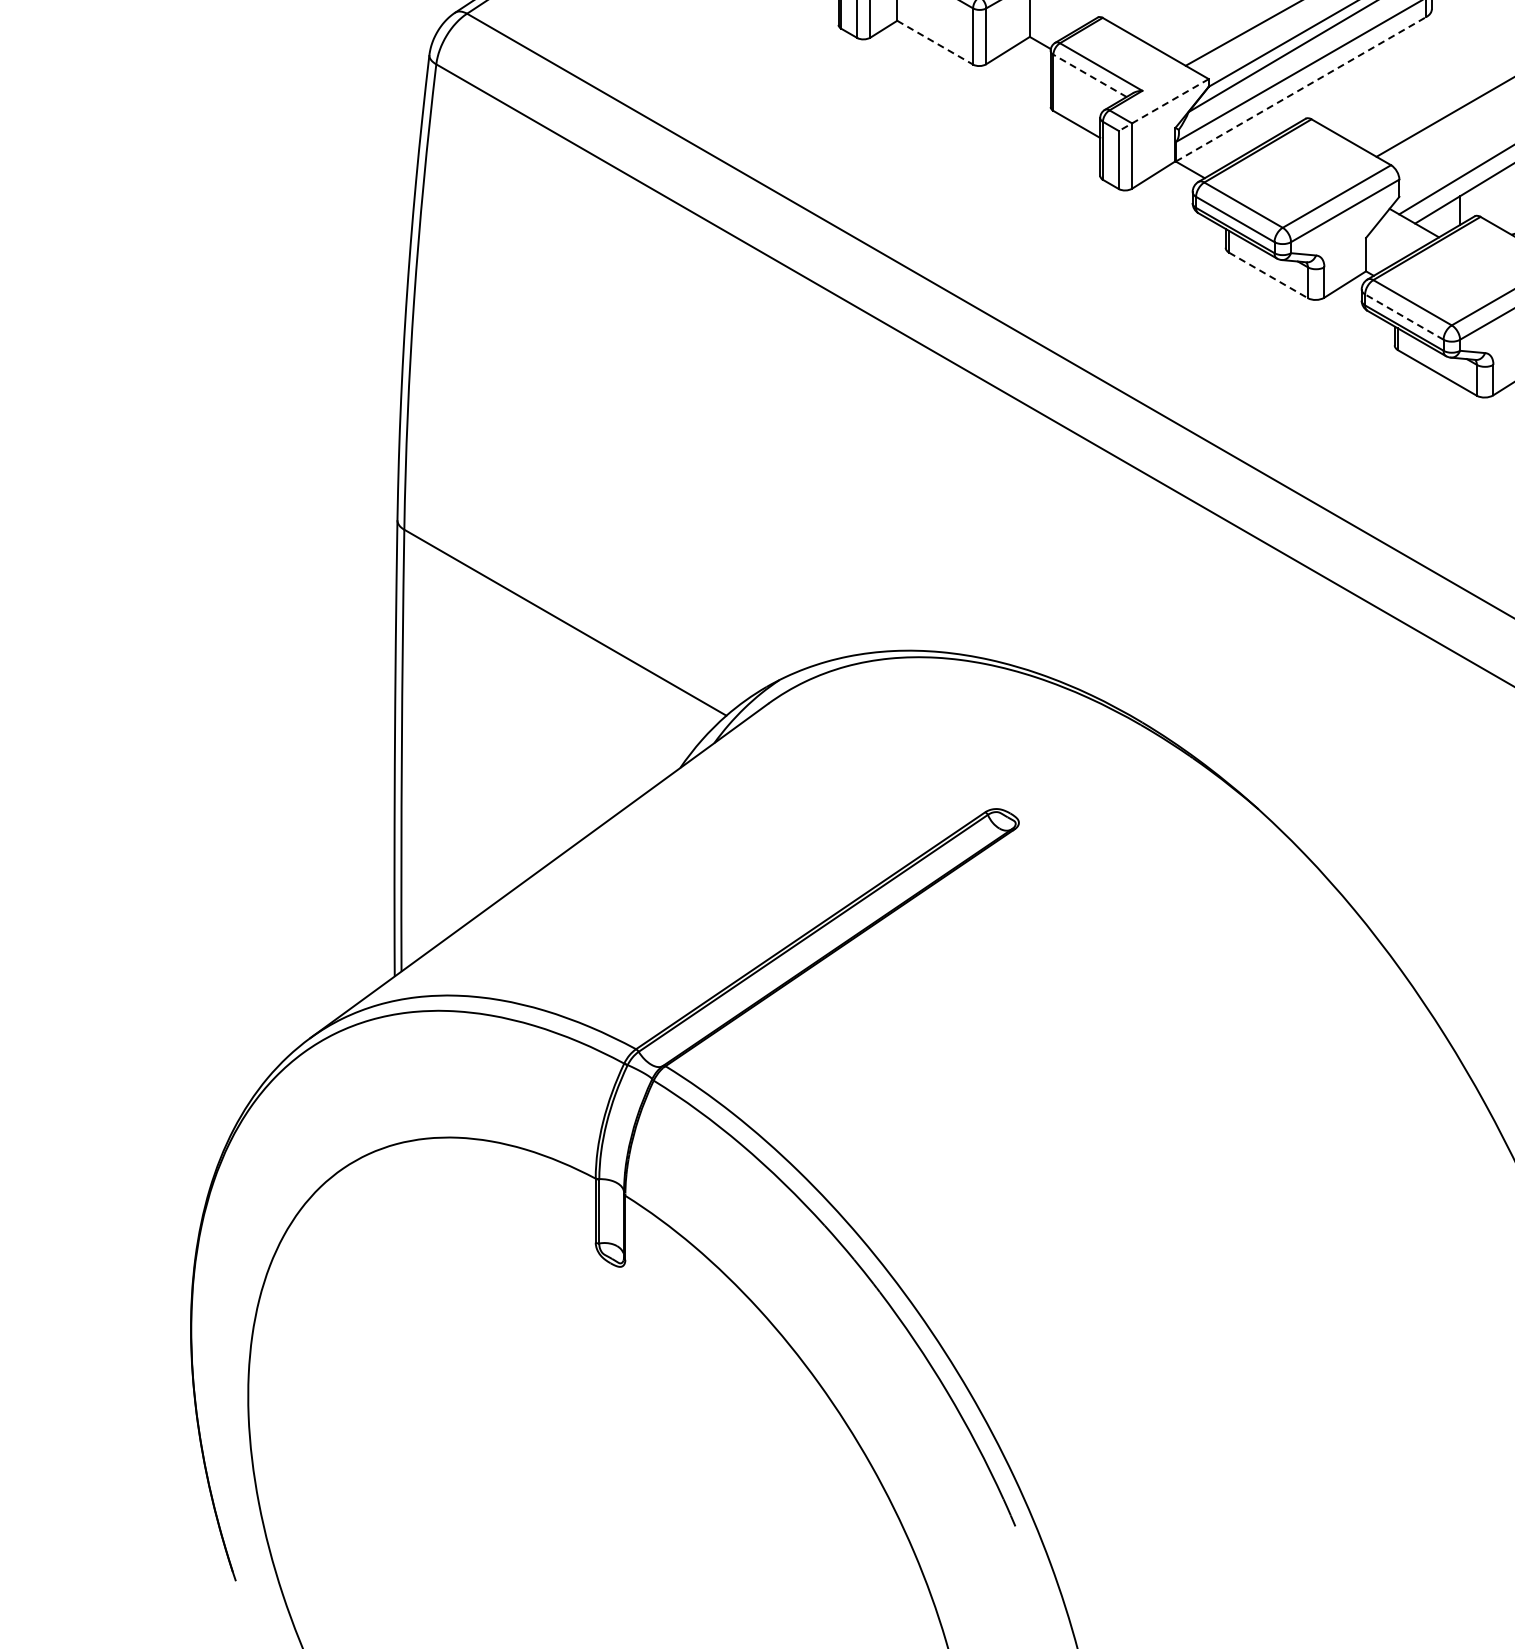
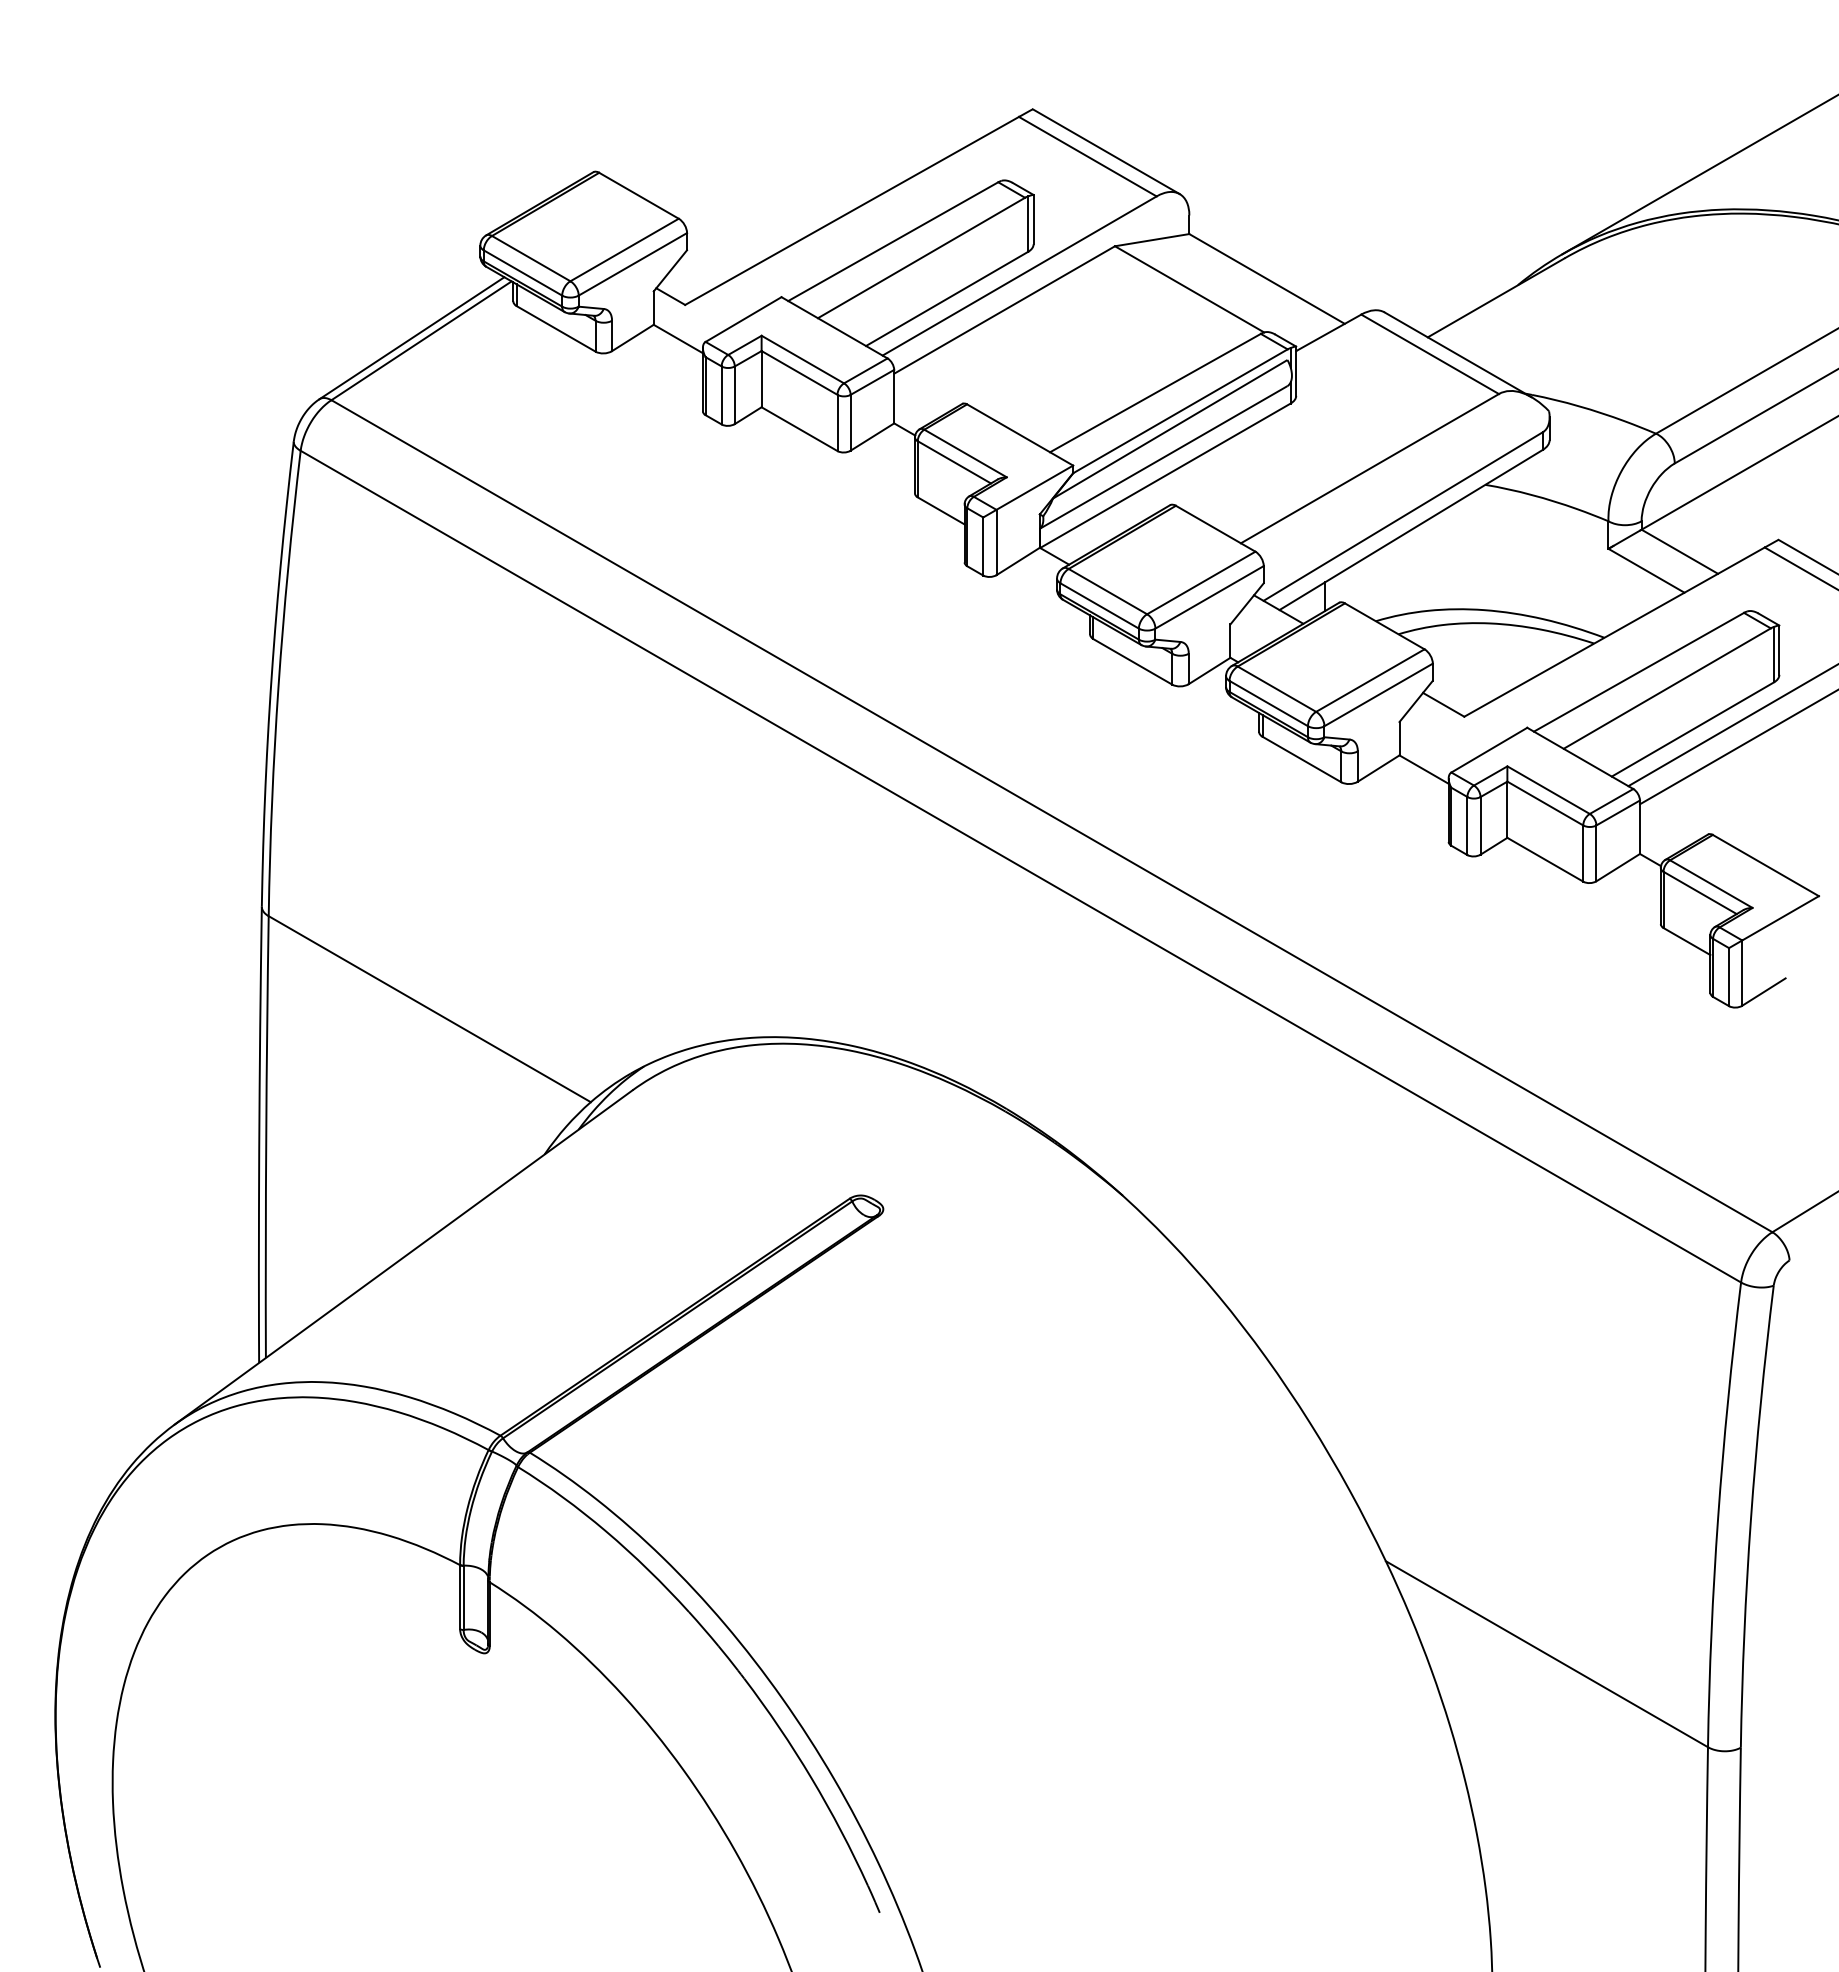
line: (935, 43) -> (799, 429), dashed -> solid
line: (1089, 76) -> (953, 462), dashed -> solid
line: (1301, 89) -> (1165, 475), dashed -> solid
line: (1164, 105) -> (1028, 491), dashed -> solid
line: (1269, 276) -> (1133, 662), dashed -> solid
line: (1404, 317) -> (1268, 703), dashed -> solid

